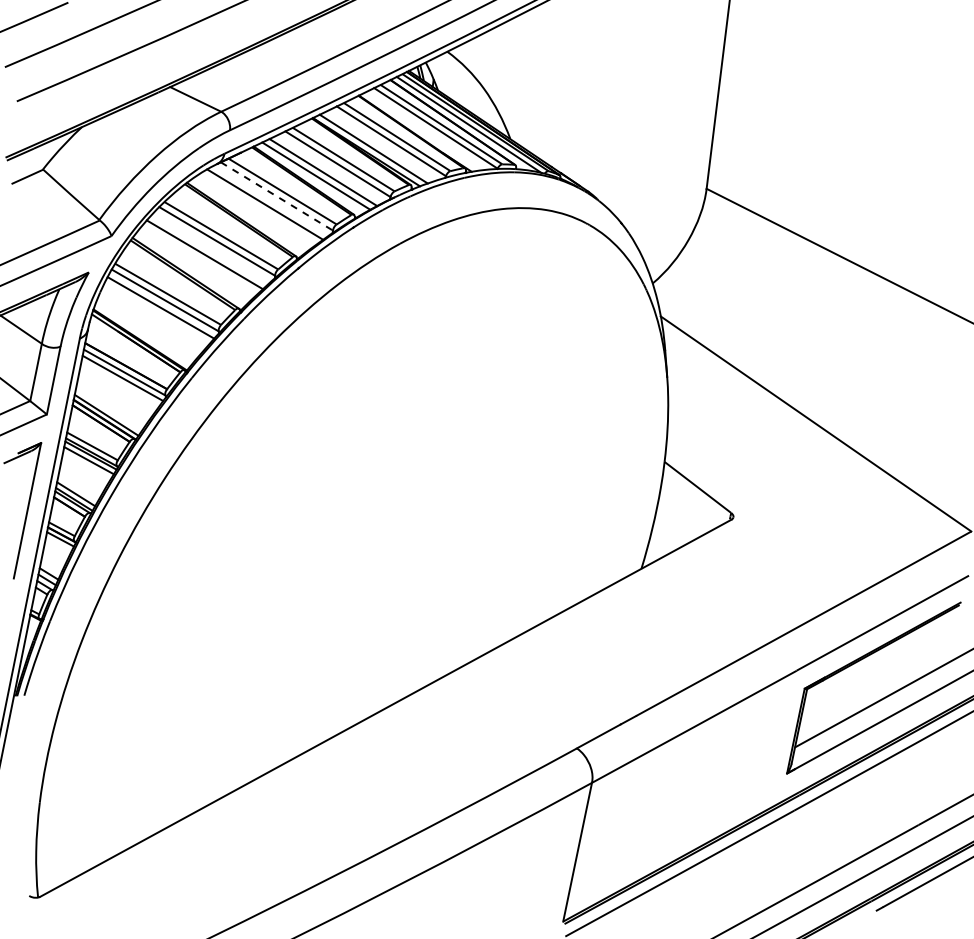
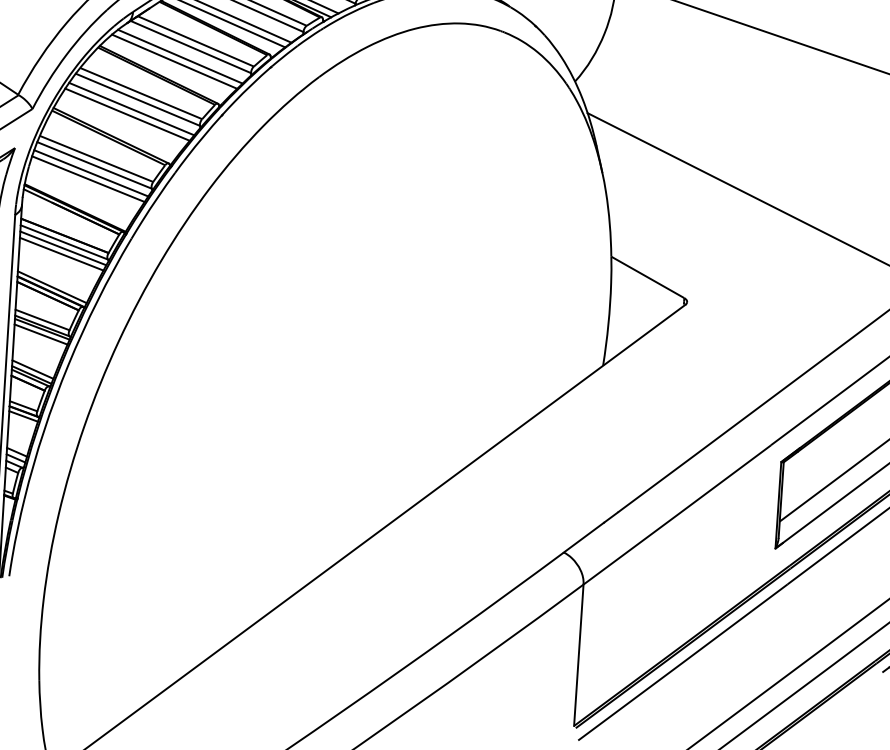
line: (276, 196) -> (190, 47), dashed -> solid
line: (258, 208) -> (174, 61), added
line: (209, 249) -> (131, 108), added
line: (156, 312) -> (87, 178), added
line: (120, 383) -> (61, 253), added

